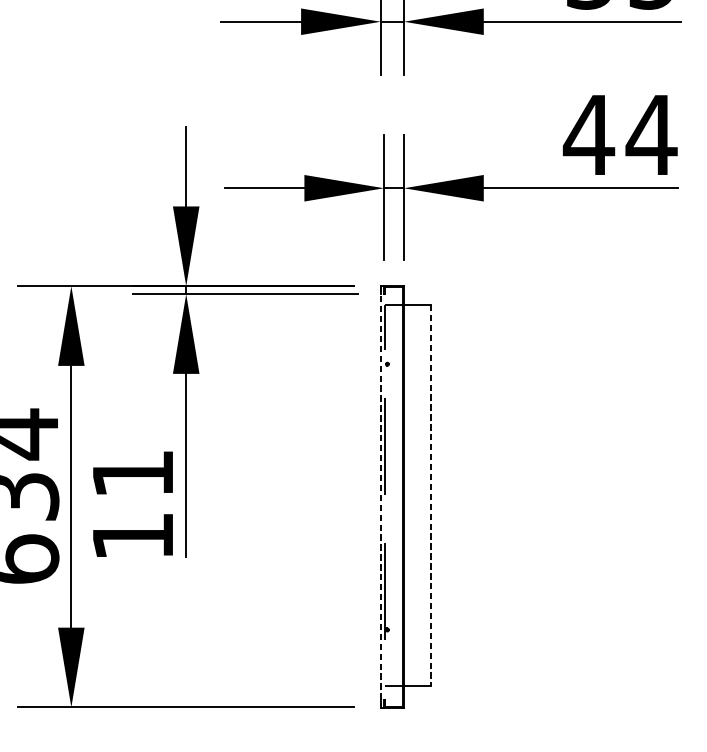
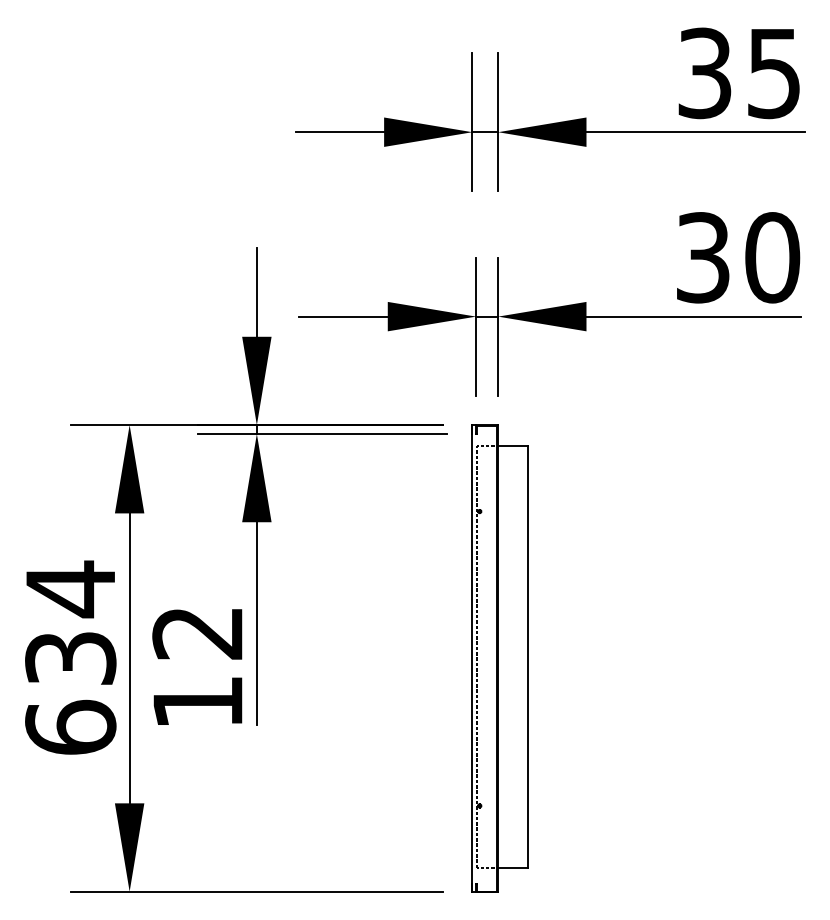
text: (620, 134) -> (737, 257), 44 -> 30
text: (132, 474) -> (197, 633), 11 -> 12
line: (431, 495) -> (528, 656), dashed -> solid
line: (380, 496) -> (472, 658), dashed -> solid

